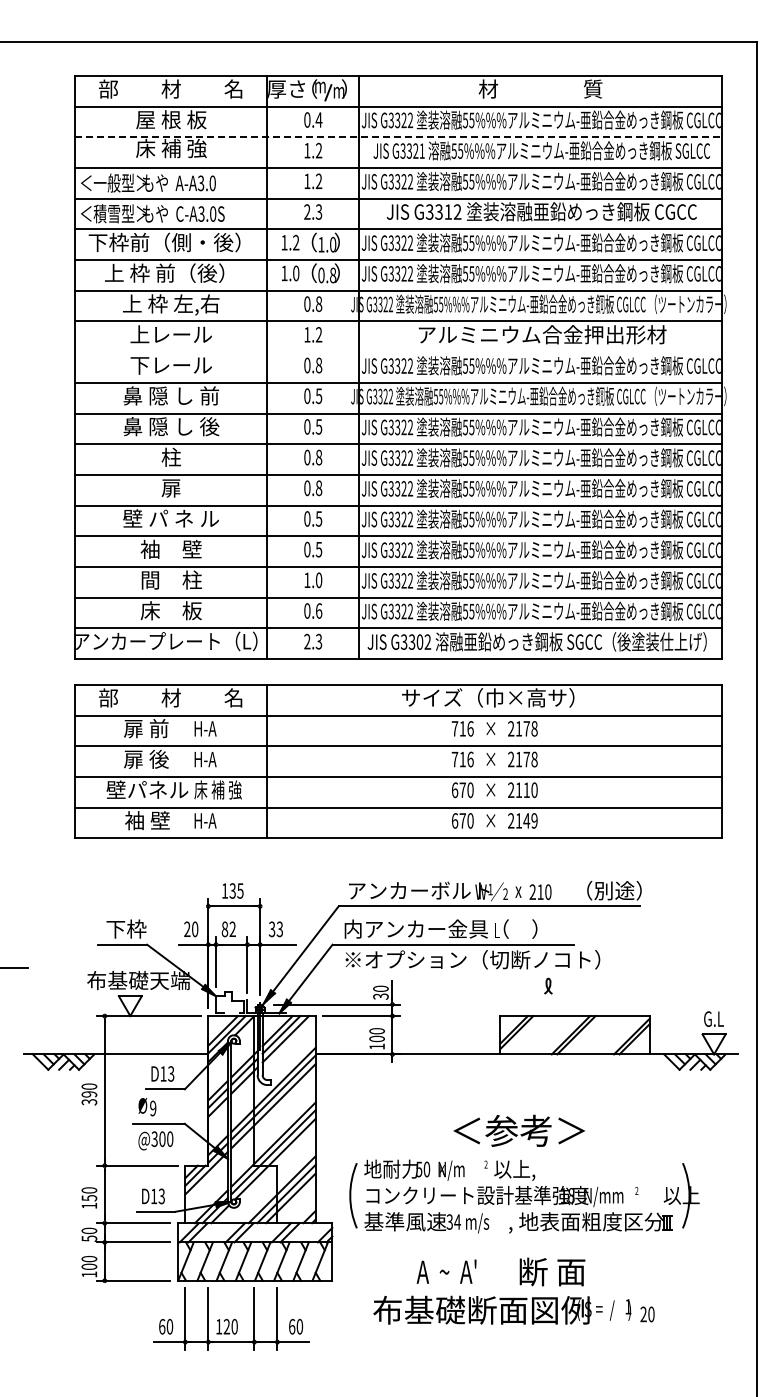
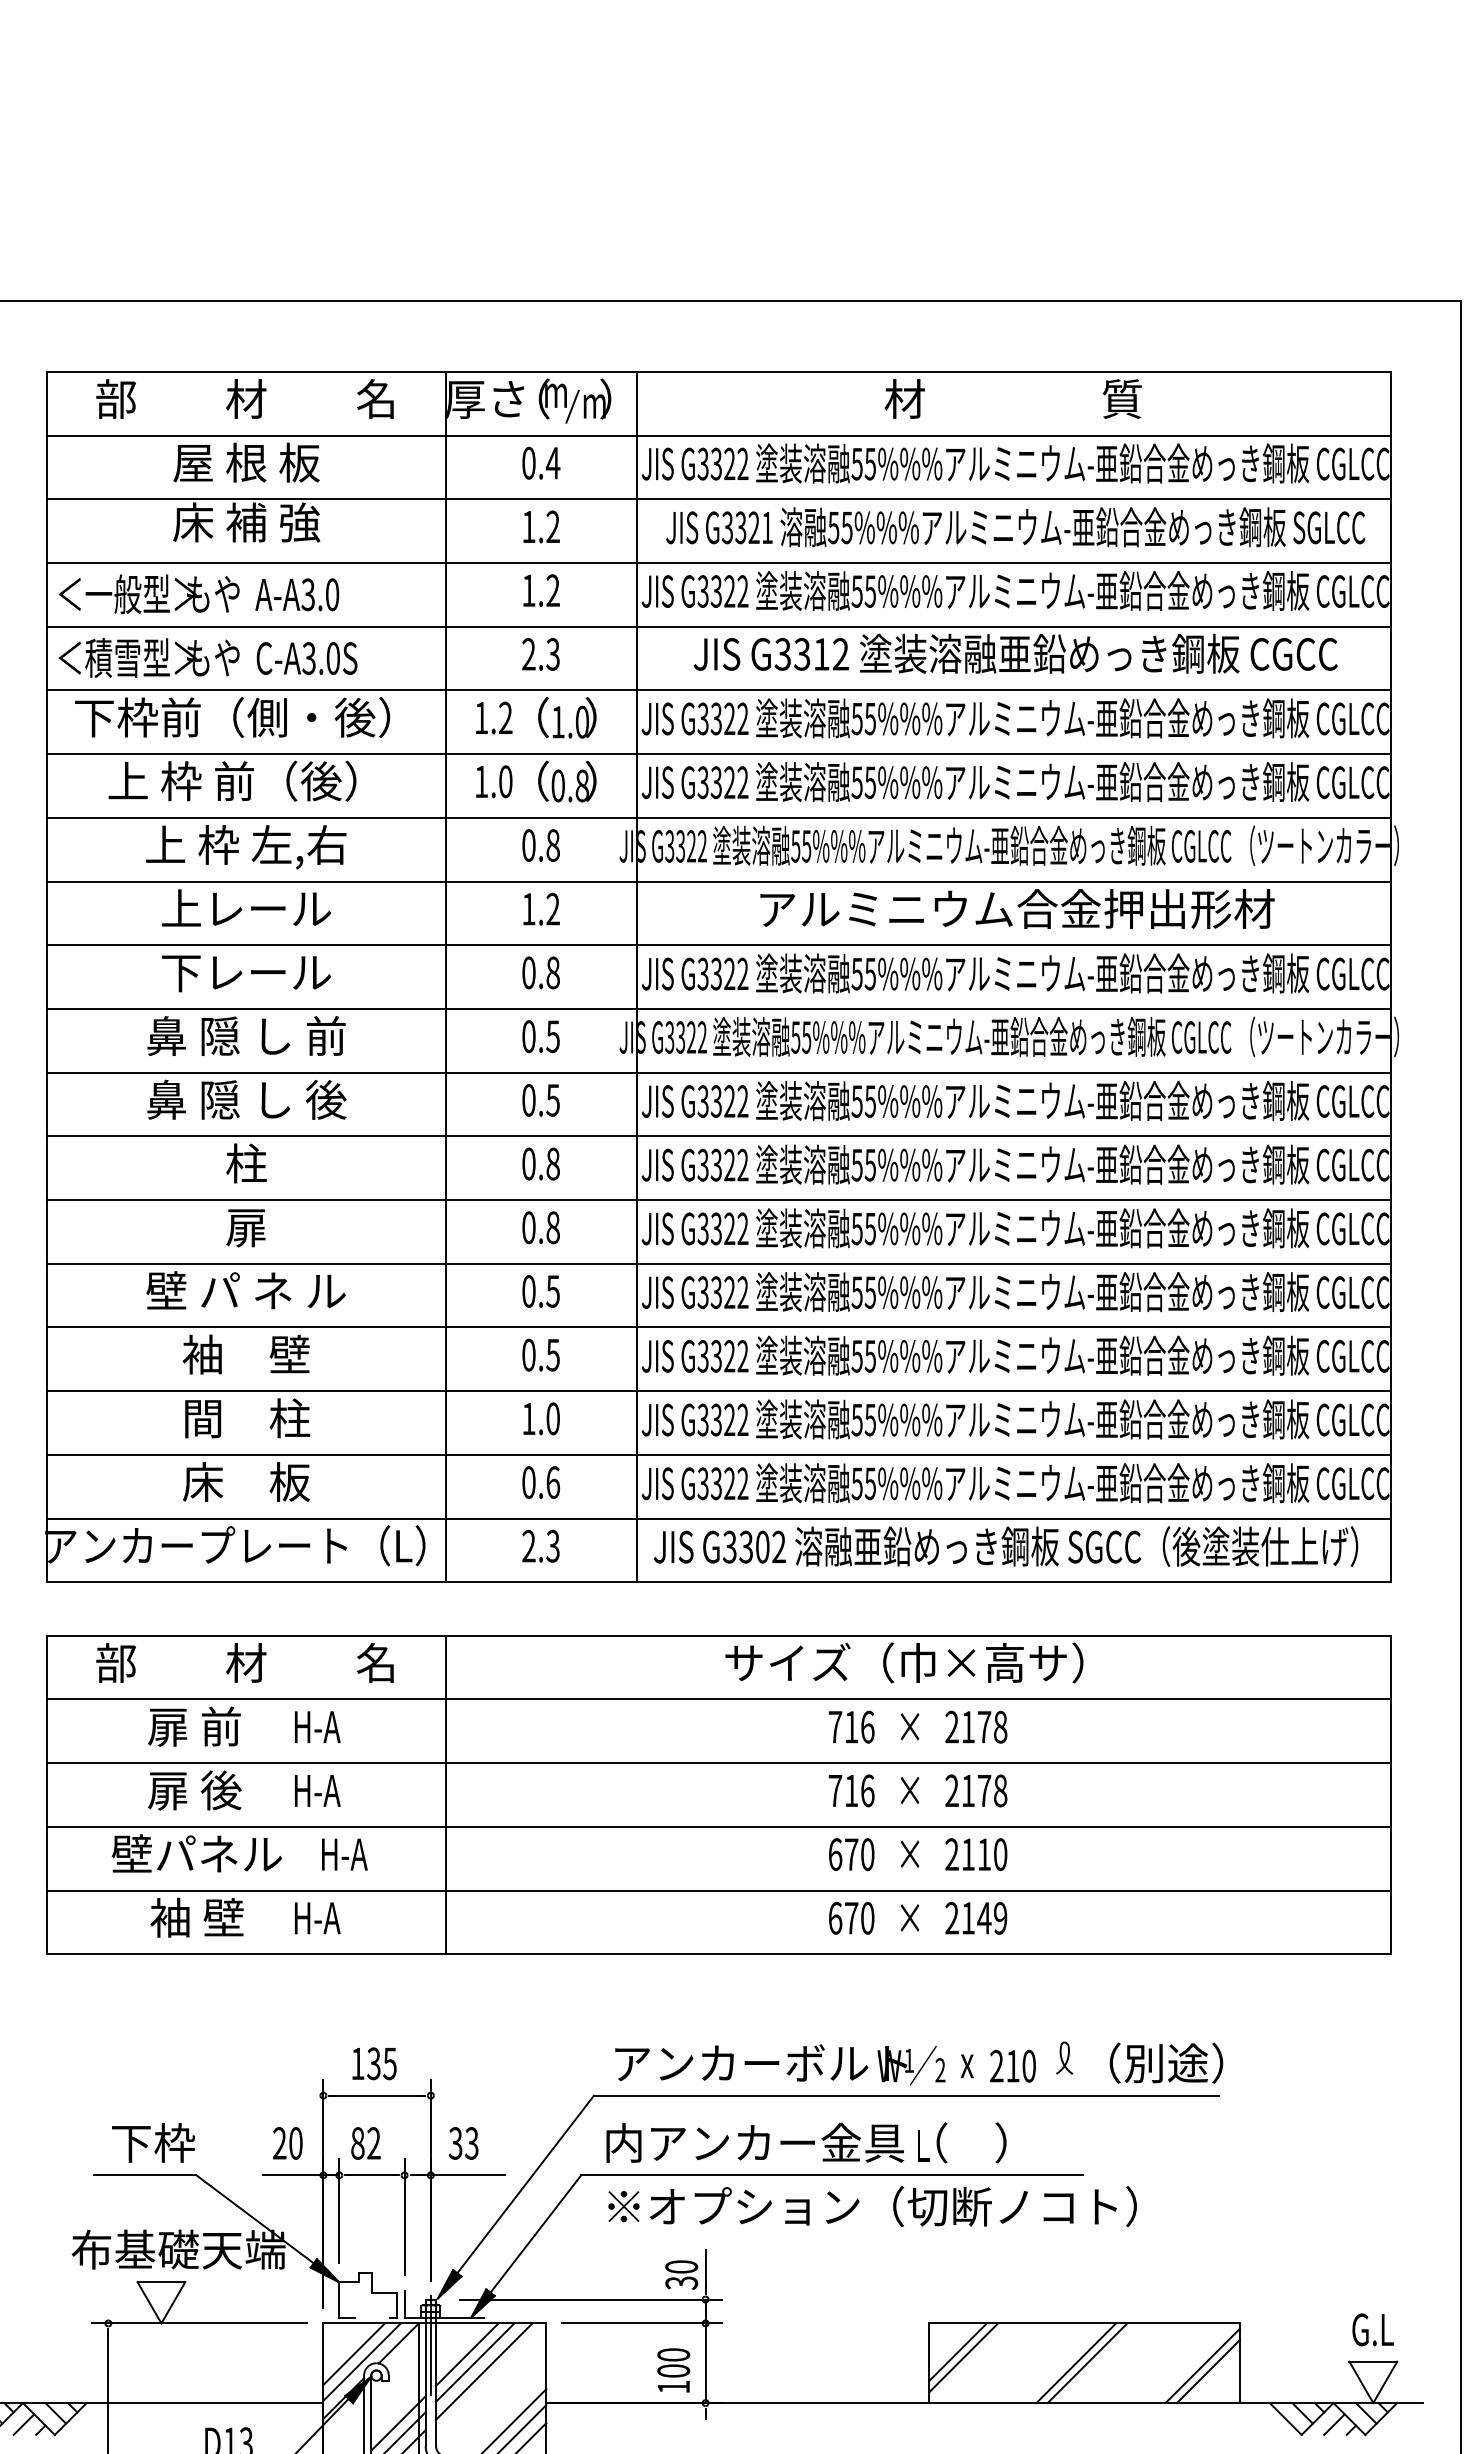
line: (398, 137) -> (718, 499), dashed -> solid
line: (398, 352) -> (718, 945), added
text: (217, 789) -> (342, 1853), 床 補 強 -> H-A
part: (548, 985) -> (1064, 2056), moved

